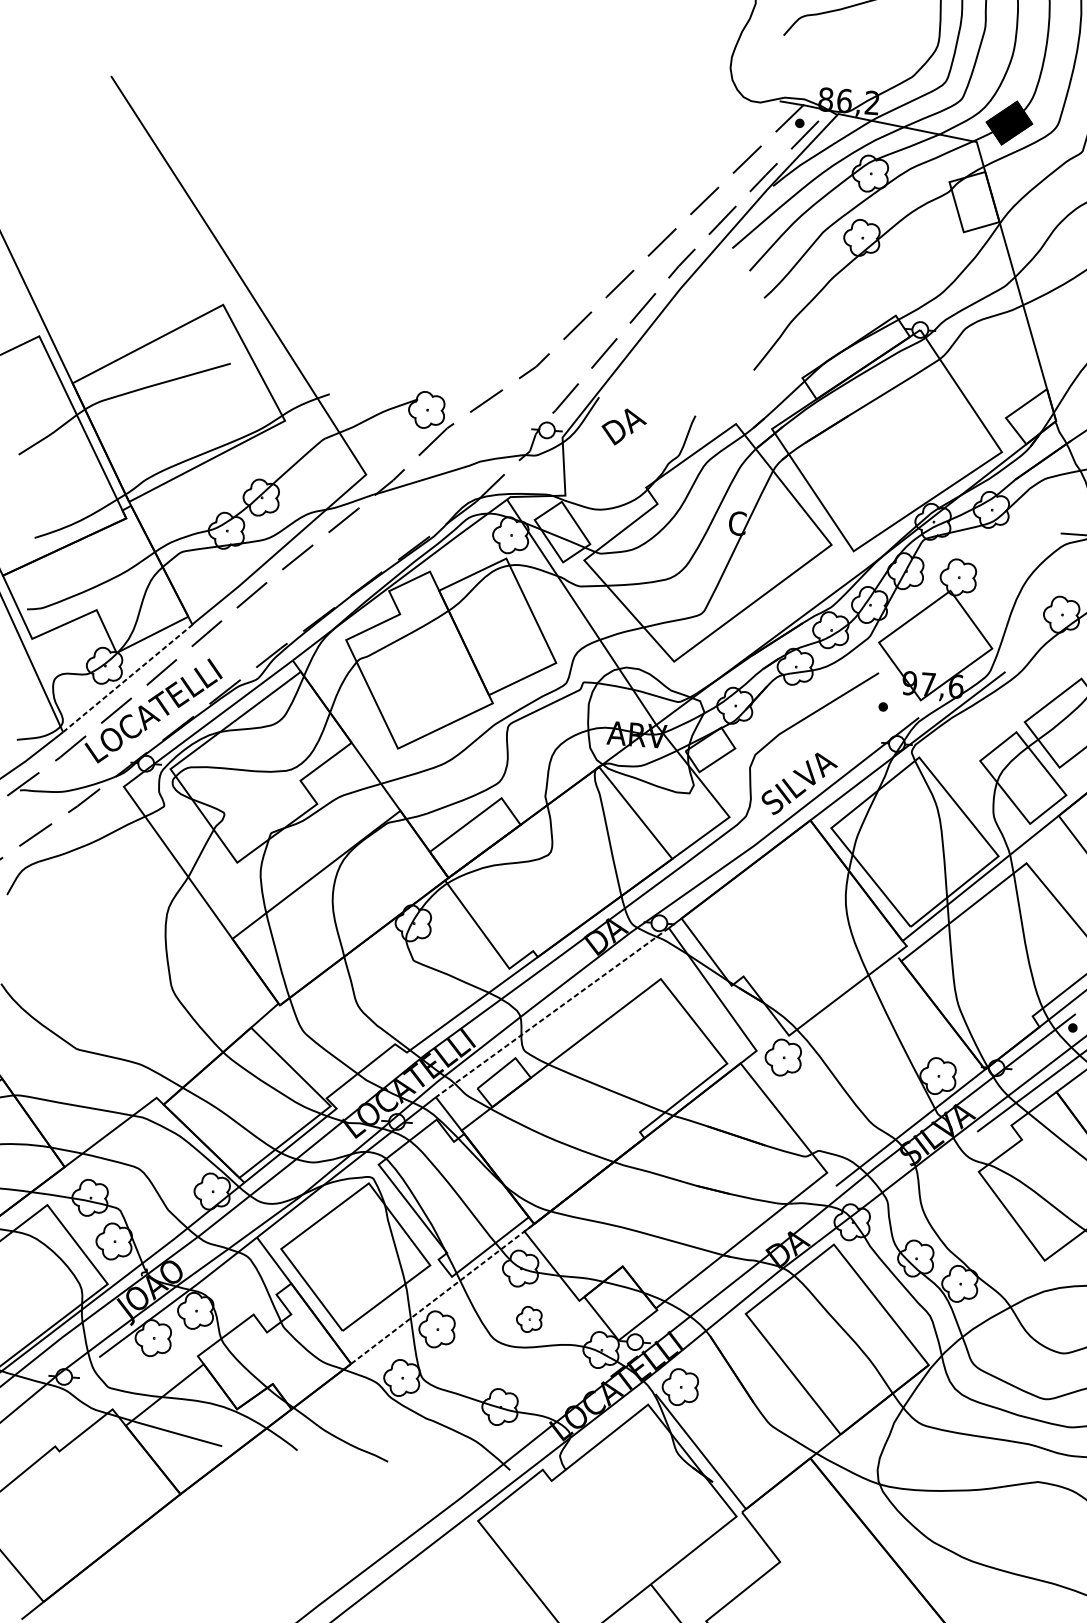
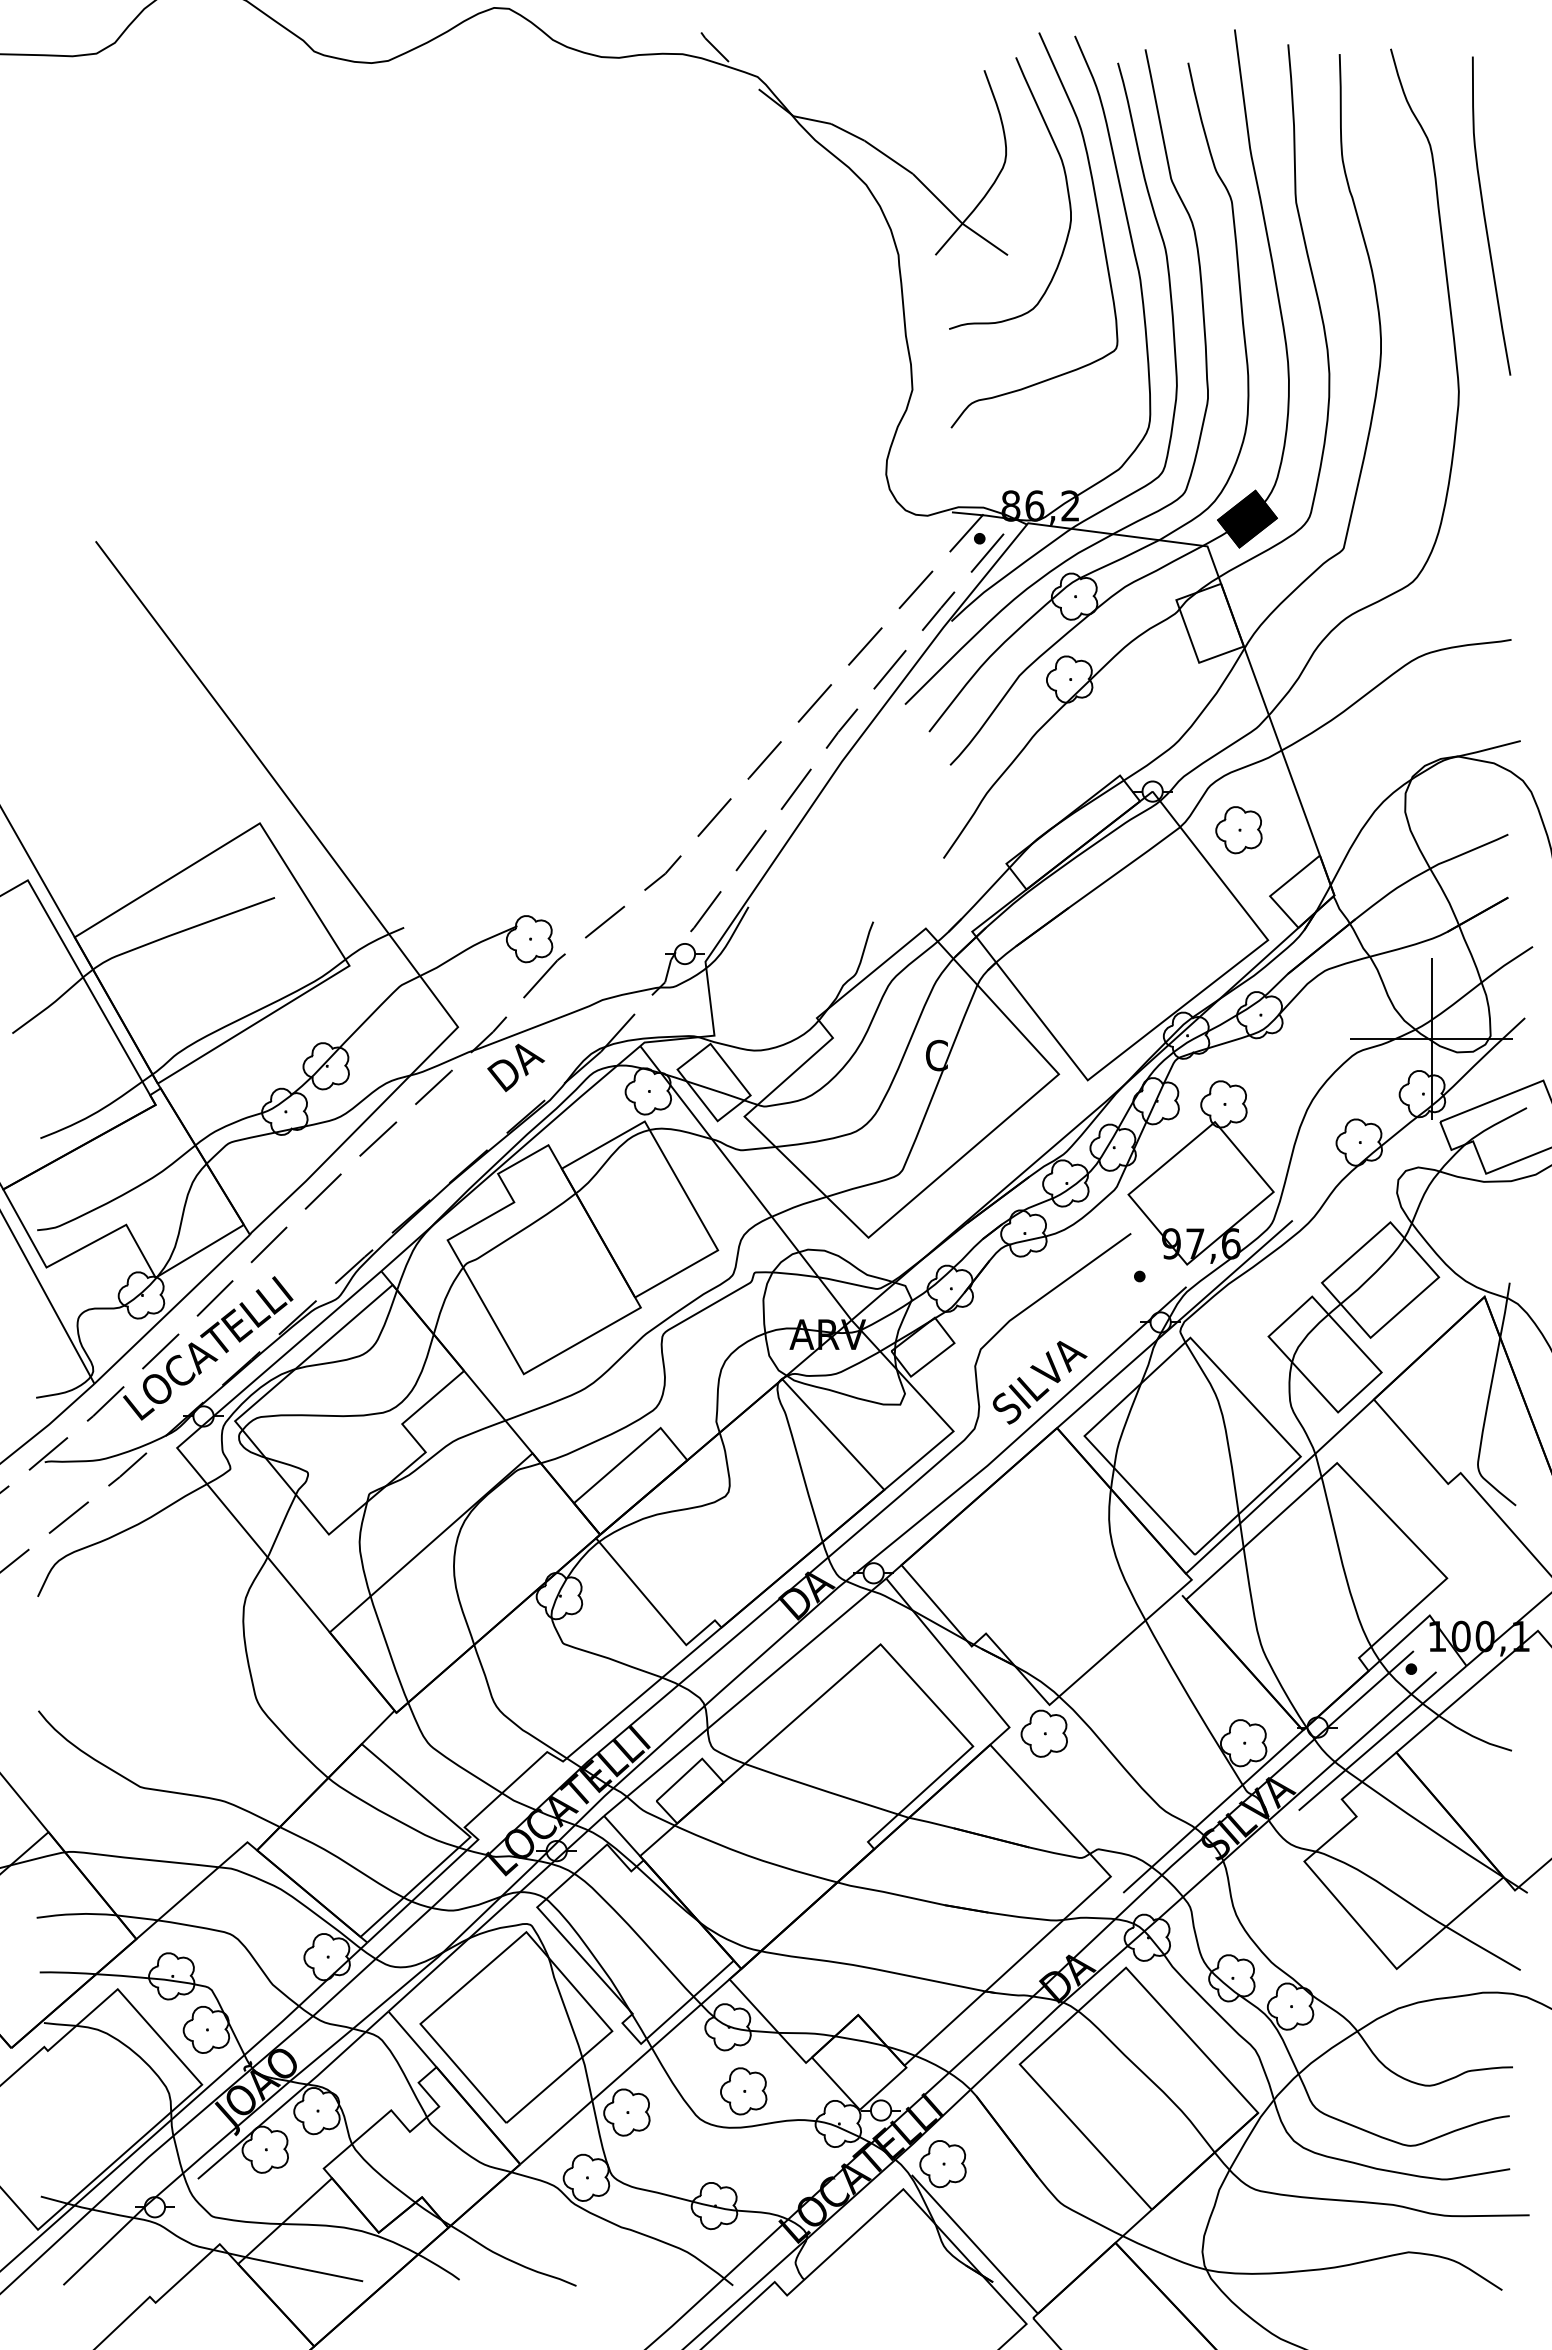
part: (985, 365) -> (1238, 830), added
text: (623, 426) -> (515, 1067), moved
line: (128, 677) -> (172, 1308), dashed -> solid
line: (551, 1013) -> (744, 1698), dashed -> solid
line: (443, 1293) -> (631, 2065), dashed -> solid
part: (529, 1319) -> (743, 2091), size x1.43

